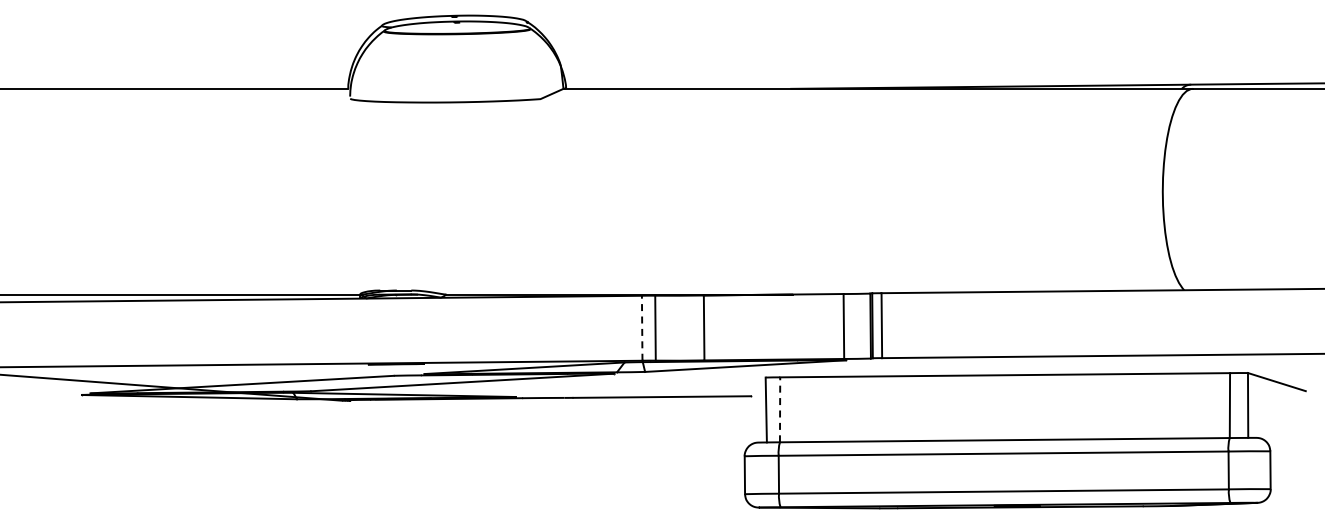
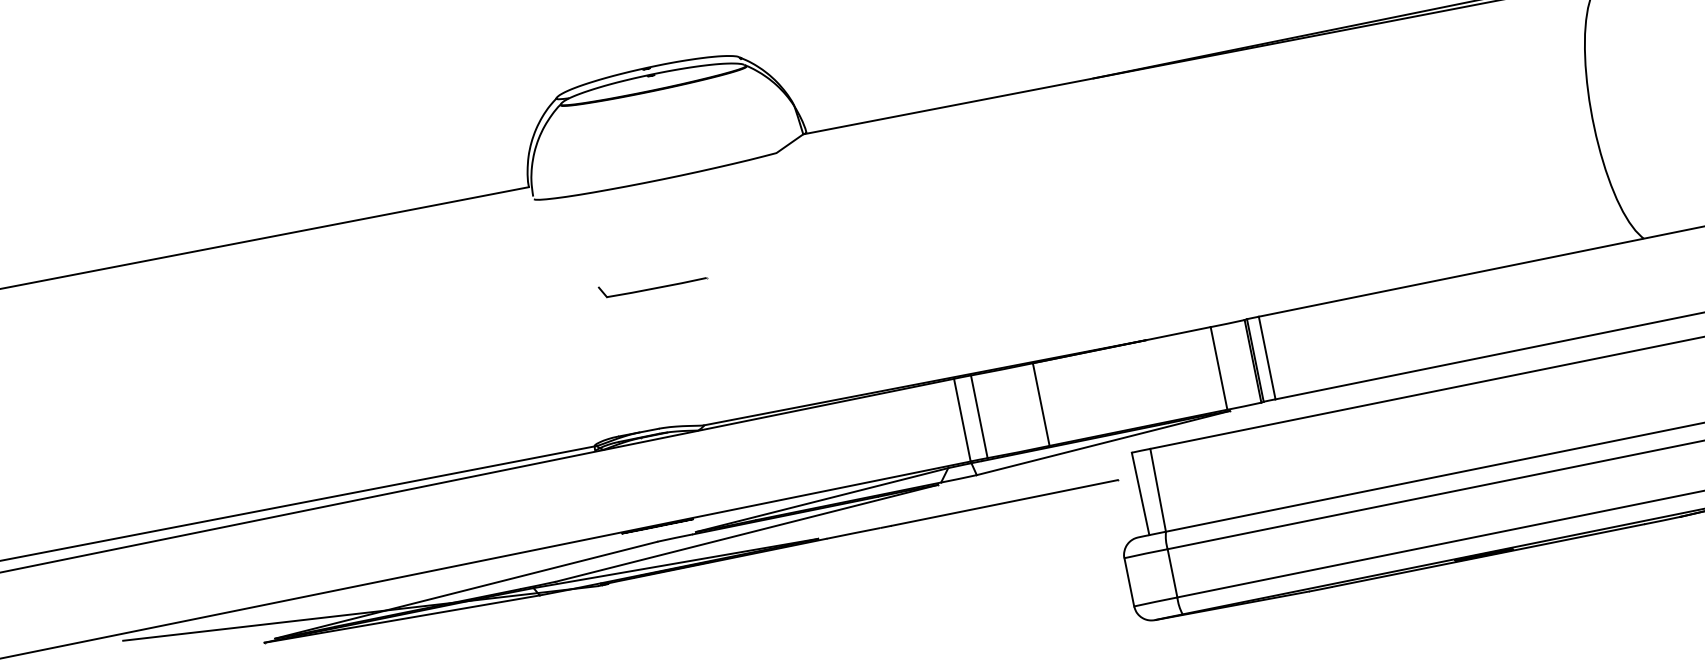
part: (427, 179) -> (652, 283), added
line: (642, 327) -> (962, 419), dashed -> solid
line: (780, 409) -> (1158, 489), dashed -> solid

